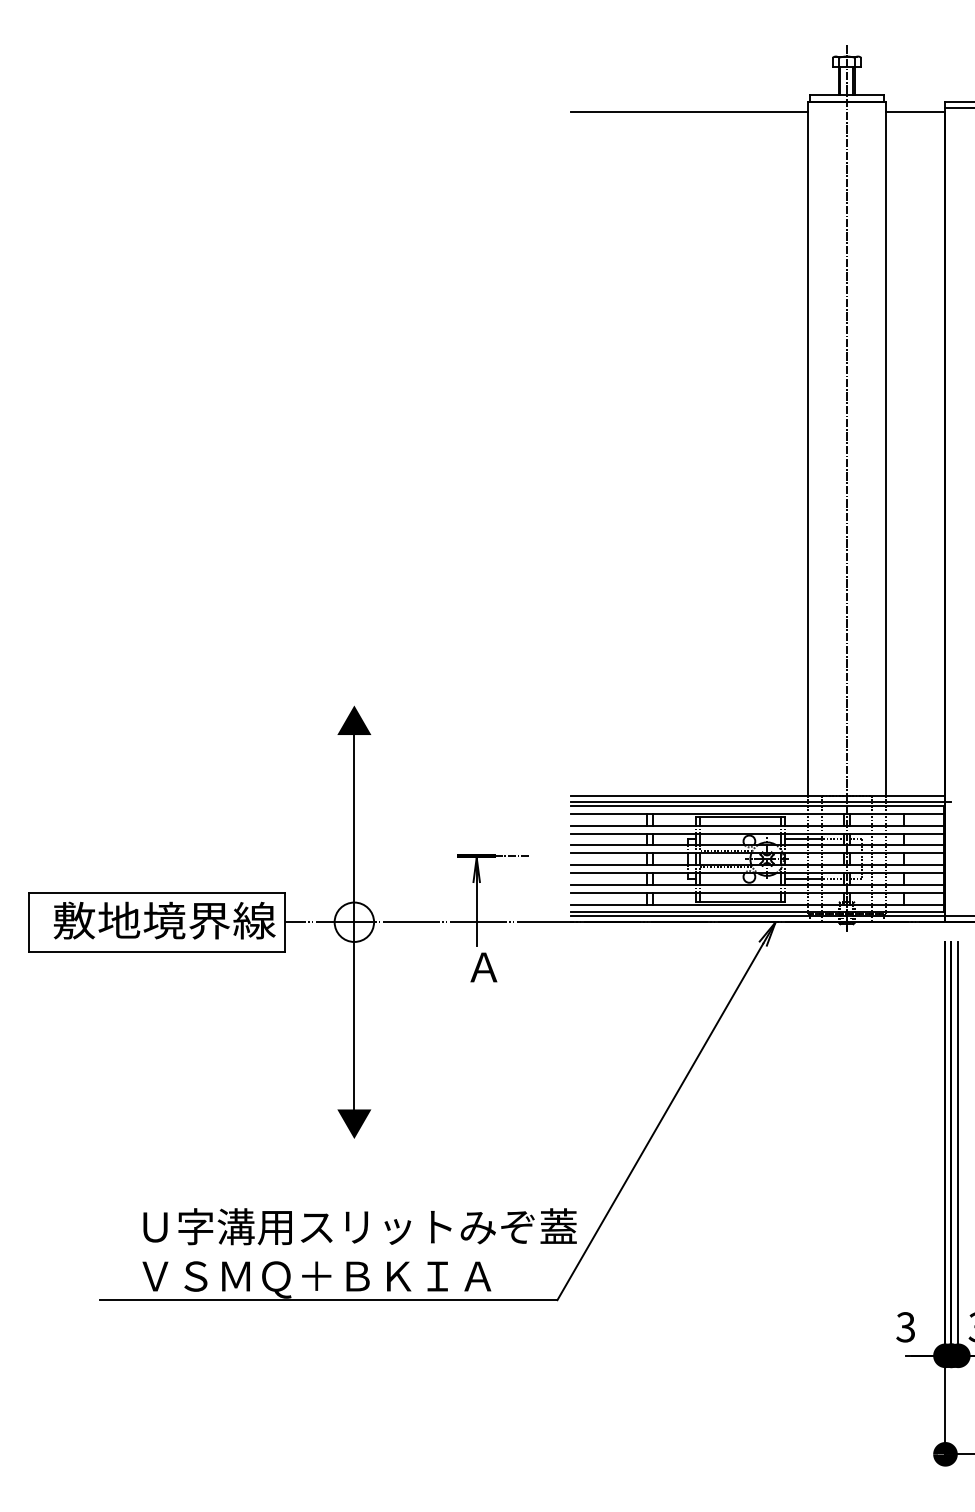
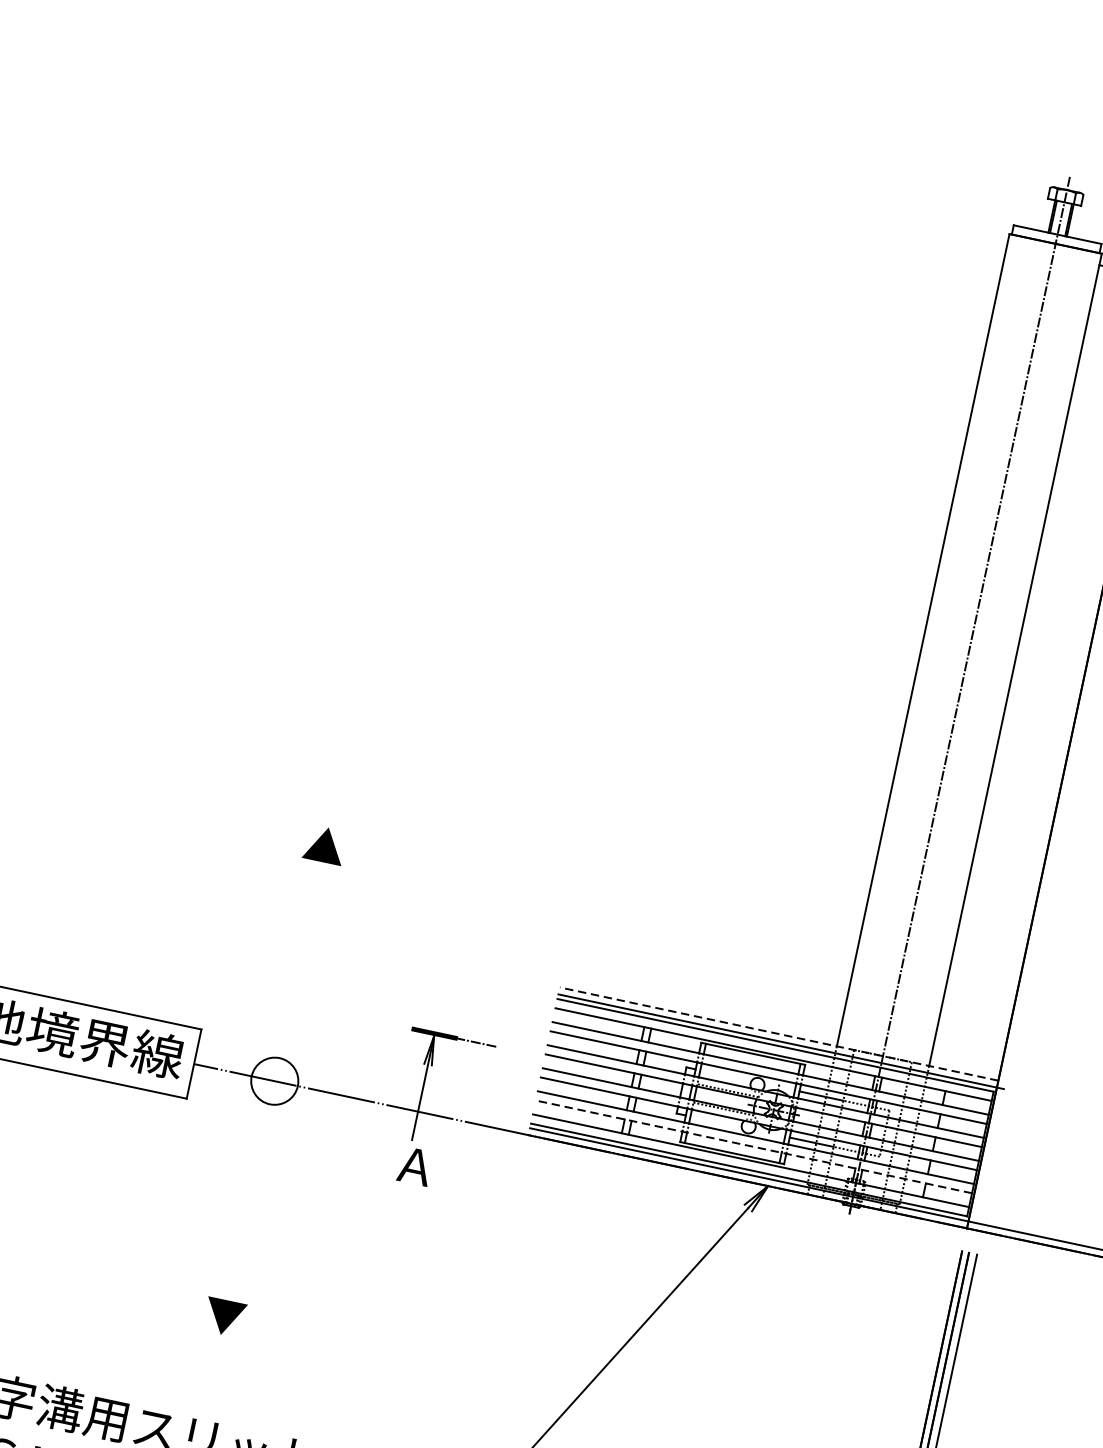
line: (689, 112) -> (868, 216), removed
line: (757, 796) -> (778, 1034), solid -> dashed
line: (756, 892) -> (753, 1146), solid -> dashed
line: (354, 922) -> (274, 1081), removed

